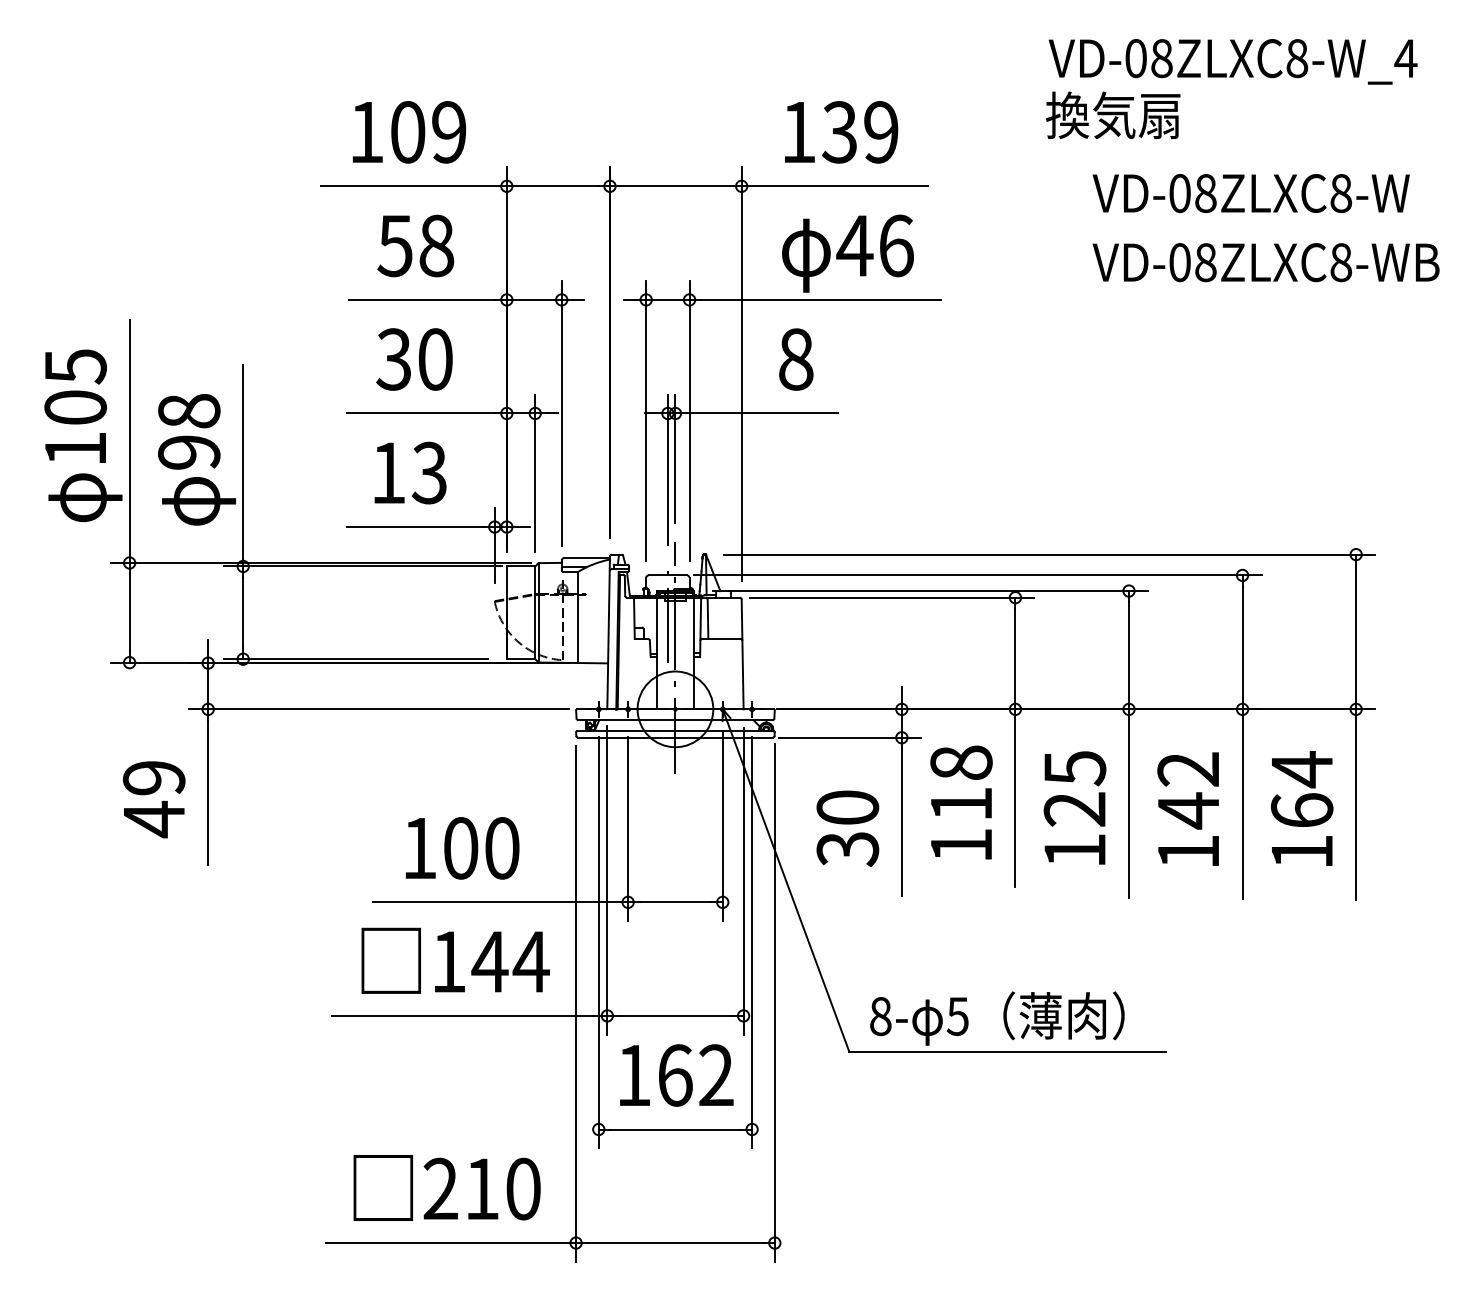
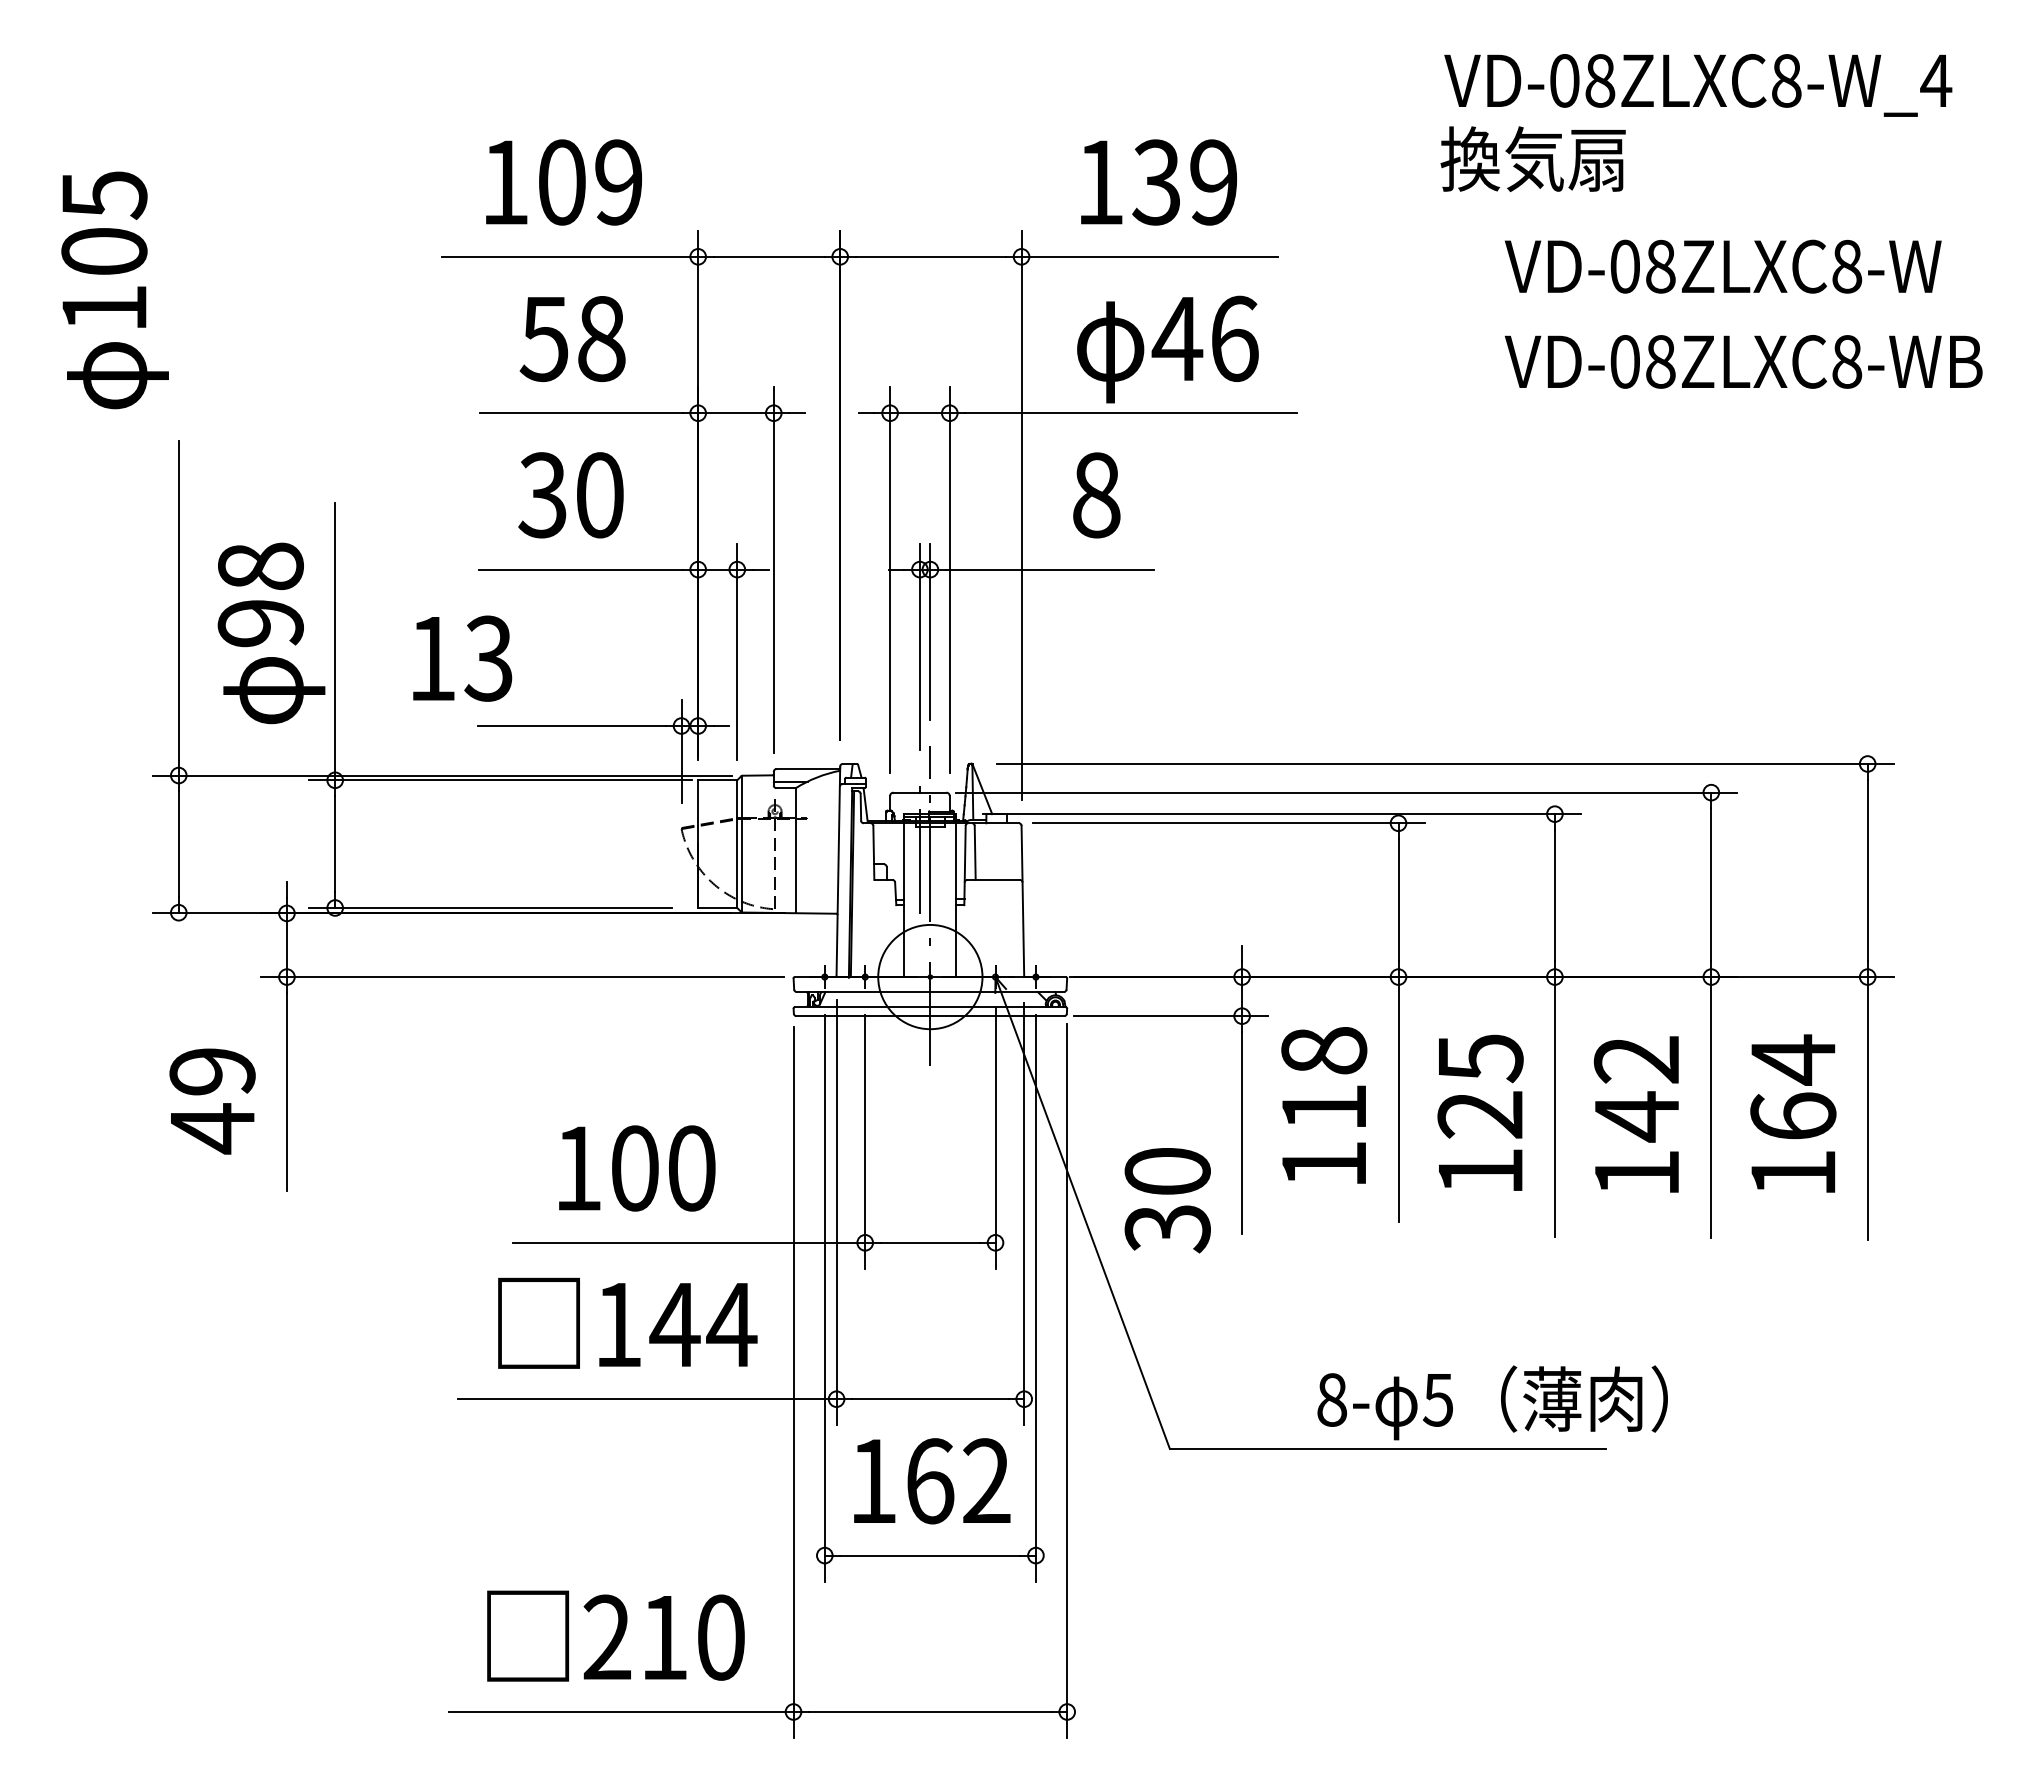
text: (82, 435) -> (114, 290), moved
text: (410, 472) -> (462, 658), moved
text: (847, 828) -> (1167, 1200), moved
text: (997, 1018) -> (1492, 1402), moved

